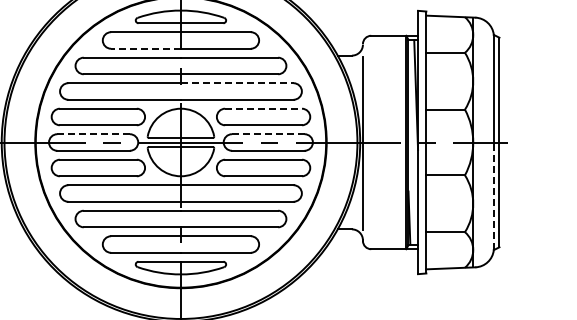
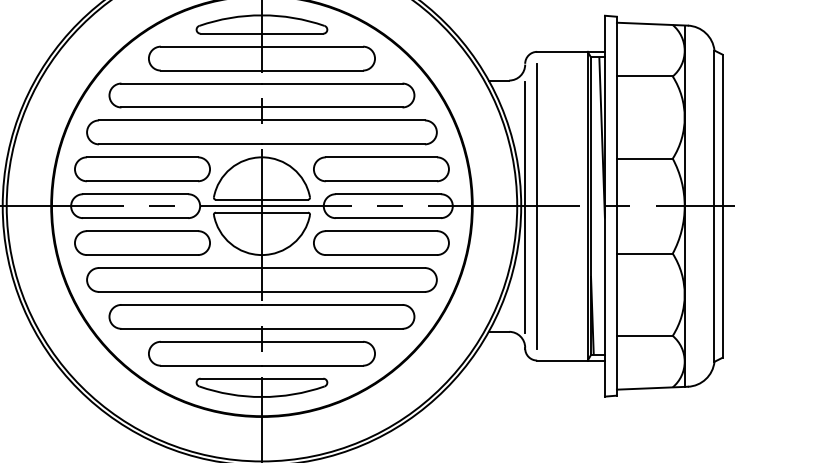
line: (146, 48) -> (212, 70), dashed -> solid
line: (237, 83) -> (343, 120), dashed -> solid
line: (264, 108) -> (382, 157), dashed -> solid
line: (93, 134) -> (135, 194), dashed -> solid
line: (268, 134) -> (388, 194), dashed -> solid
line: (371, 142) -> (537, 206), added
line: (493, 196) -> (714, 284), dashed -> solid

